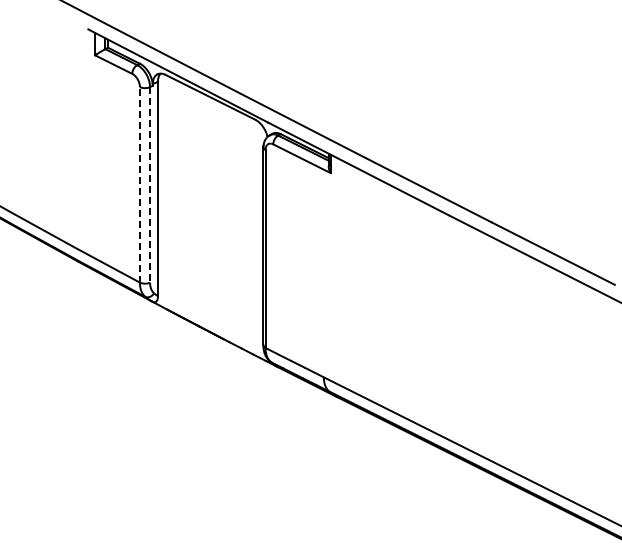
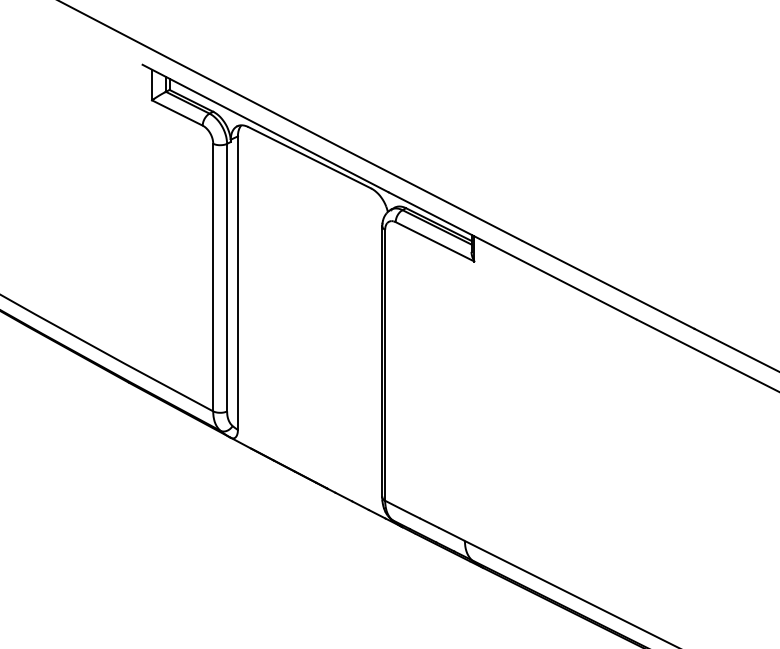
line: (139, 184) -> (212, 277), dashed -> solid
line: (150, 184) -> (227, 277), dashed -> solid

